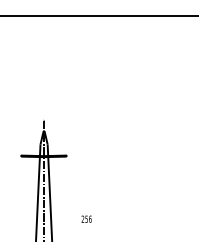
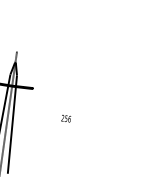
text: (86, 218) -> (66, 117), moved

